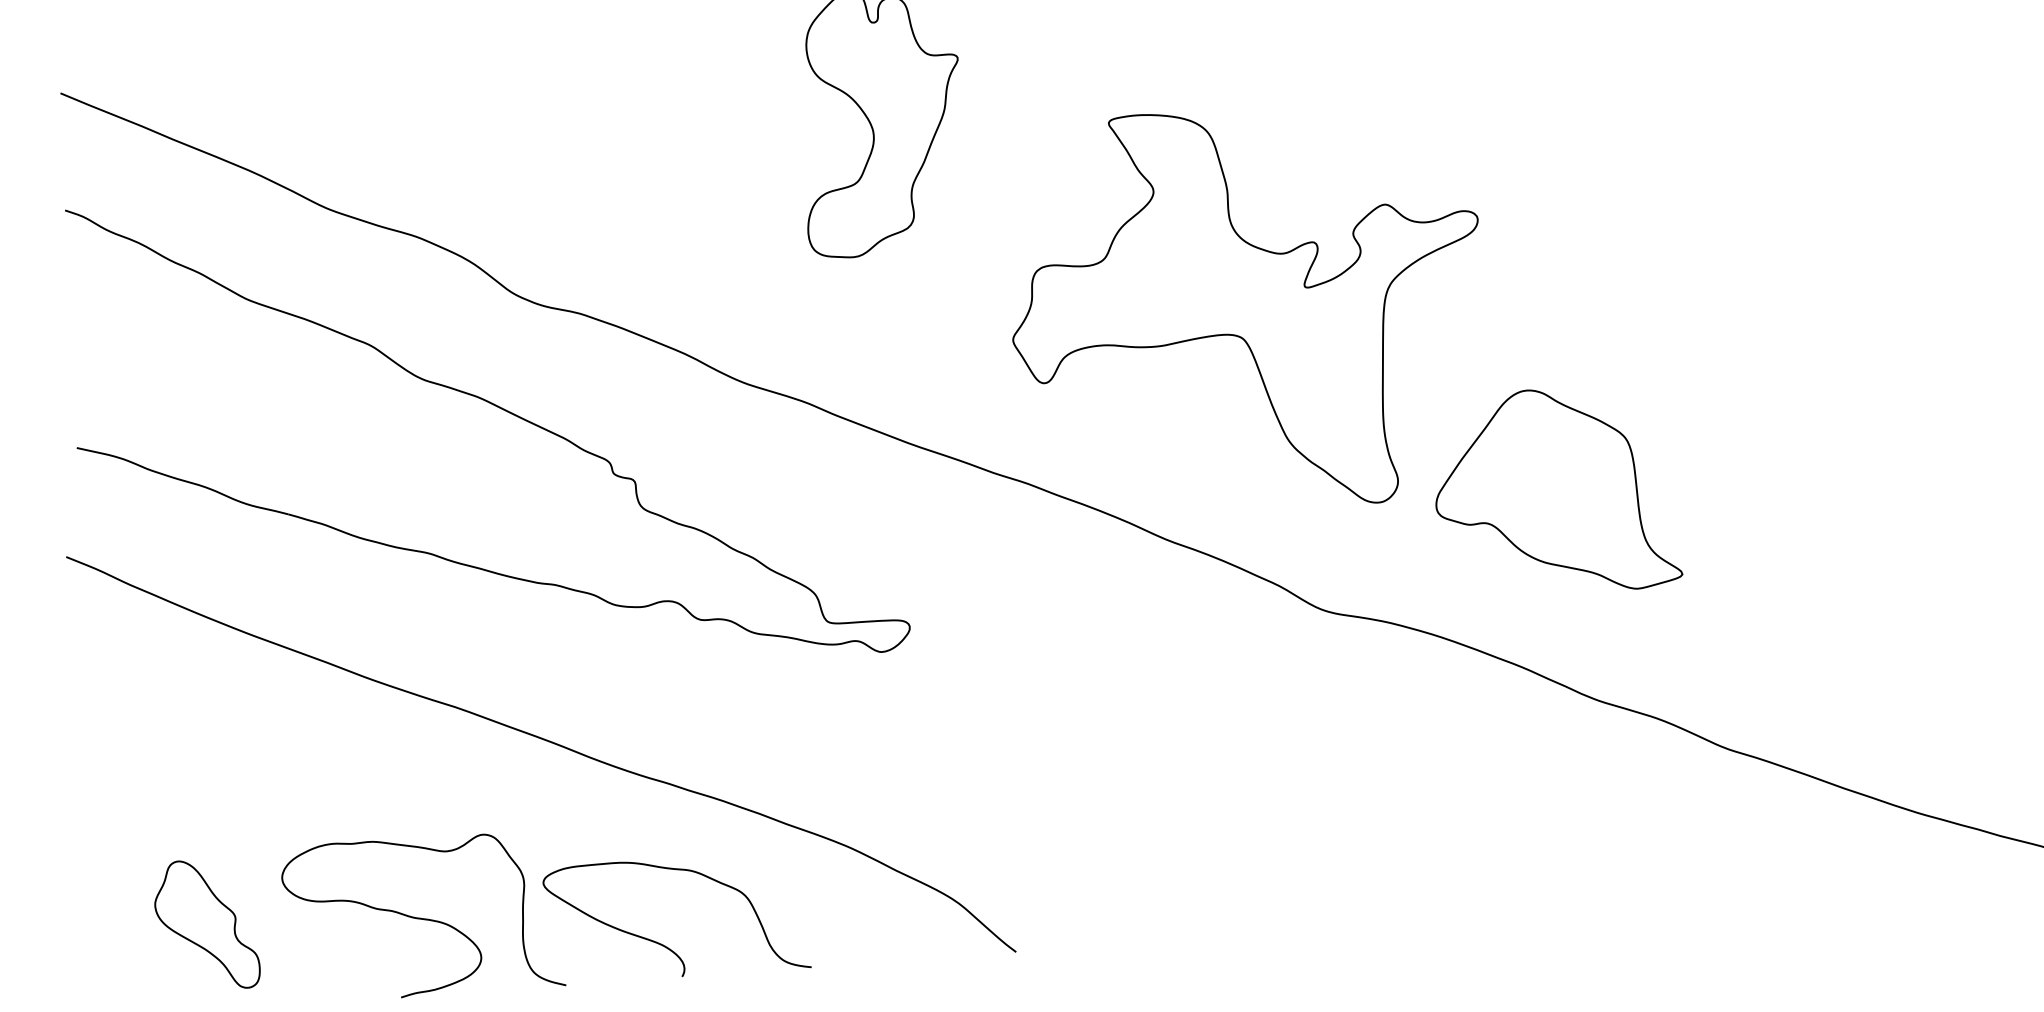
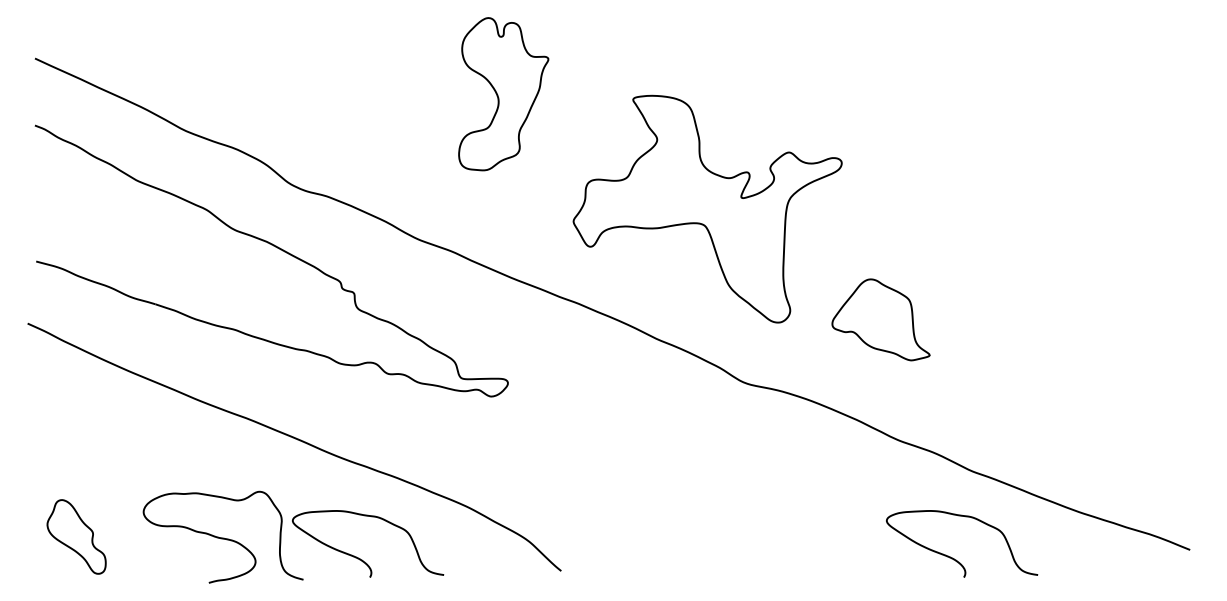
part: (1556, 490) -> (880, 319), size x0.7
curve: (1702, 902) -> (954, 558), added
part: (206, 924) -> (76, 536), moved

